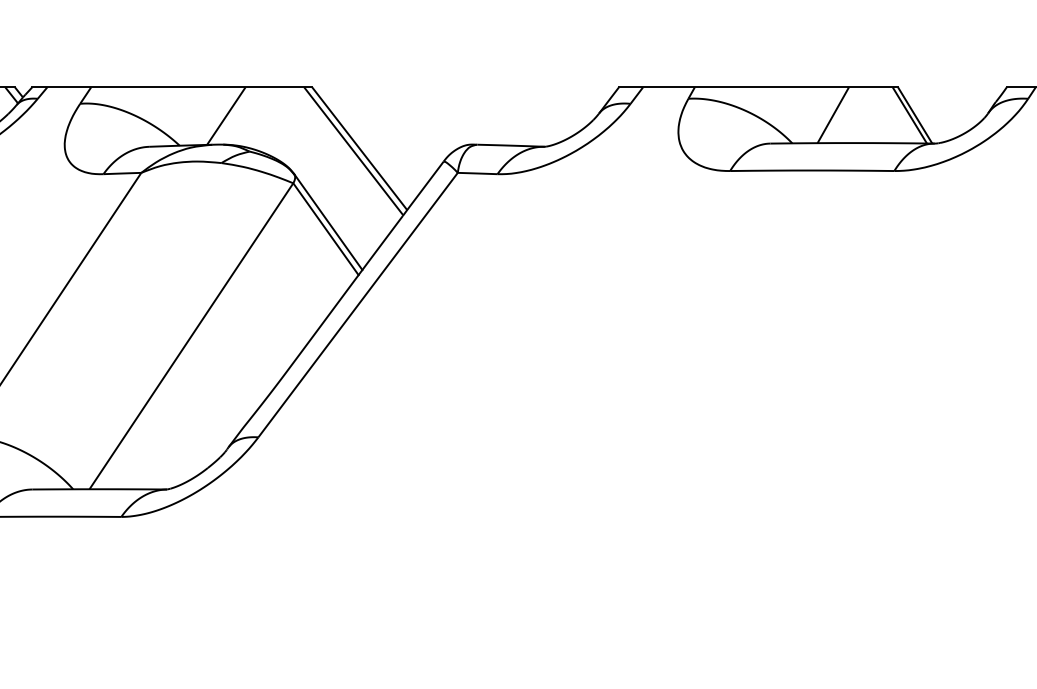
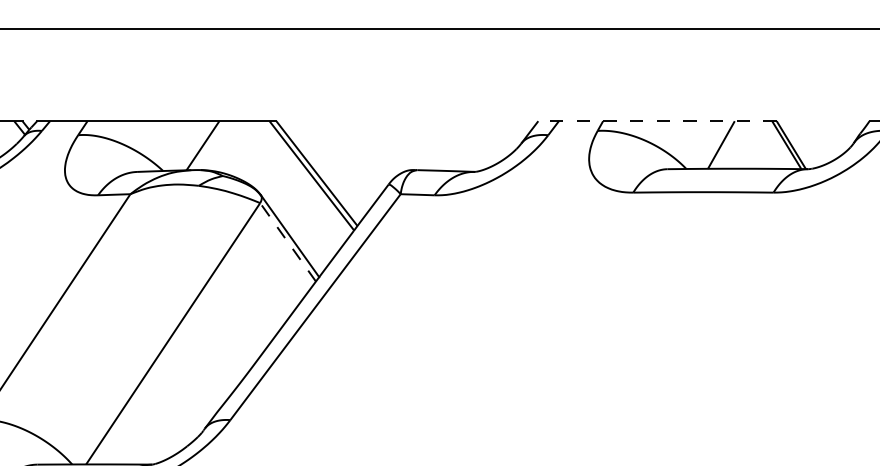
line: (758, 87) -> (657, 121), solid -> dashed
line: (325, 228) -> (287, 241), solid -> dashed

